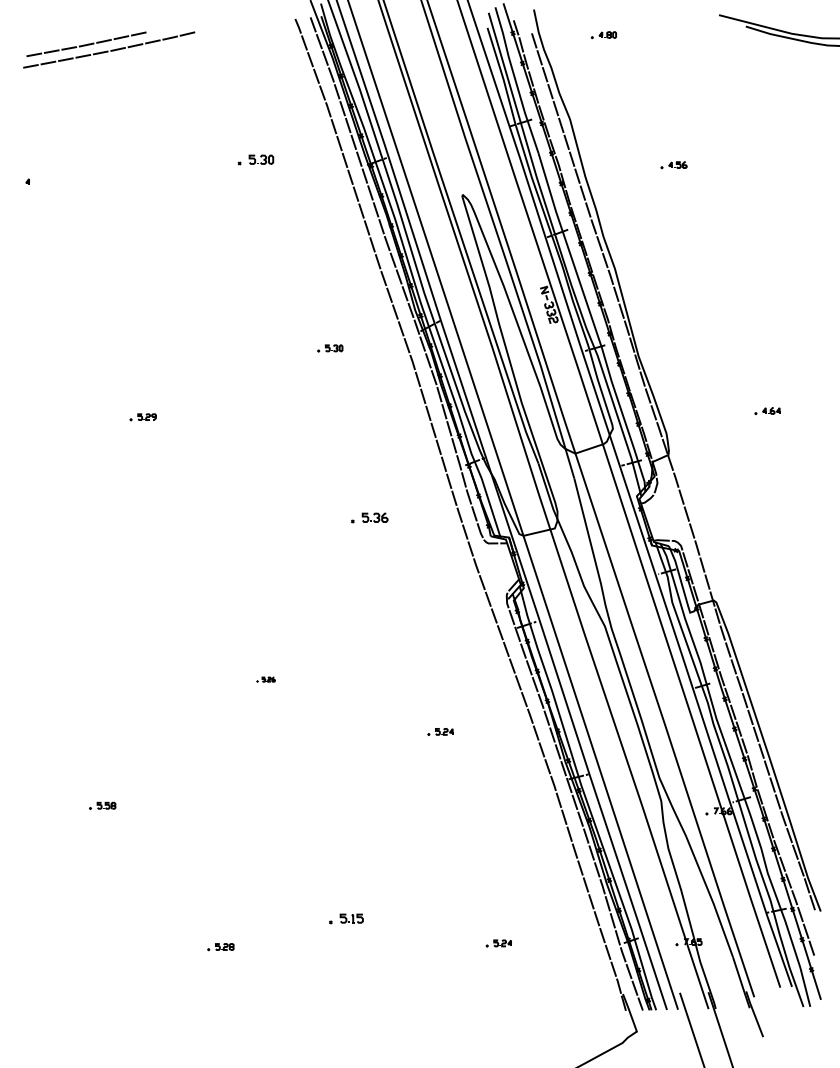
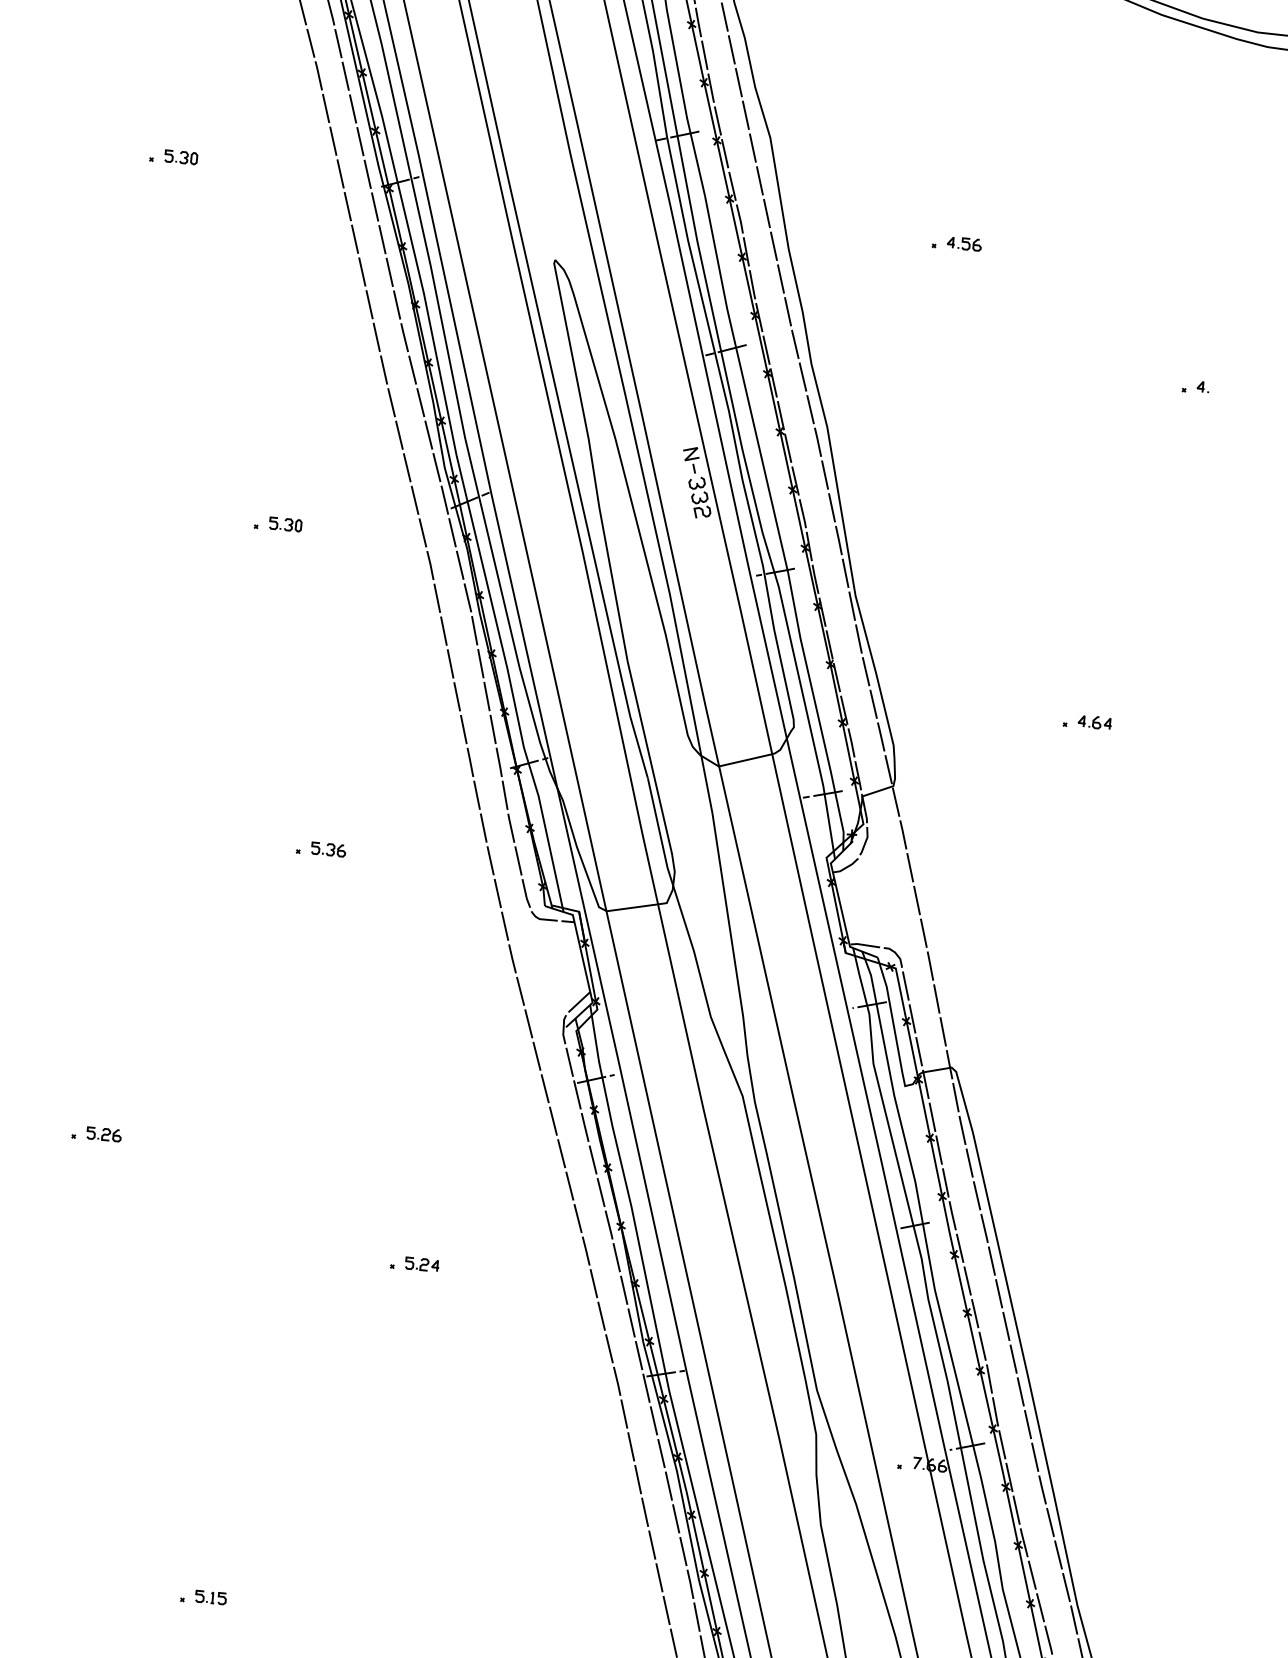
part: (256, 160) -> (174, 157), size x0.71
part: (807, 228) -> (1195, 386), added
part: (369, 517) -> (320, 848), size x0.71
part: (265, 679) -> (95, 1133), size x1.43
part: (346, 918) -> (203, 1596), size x0.71

